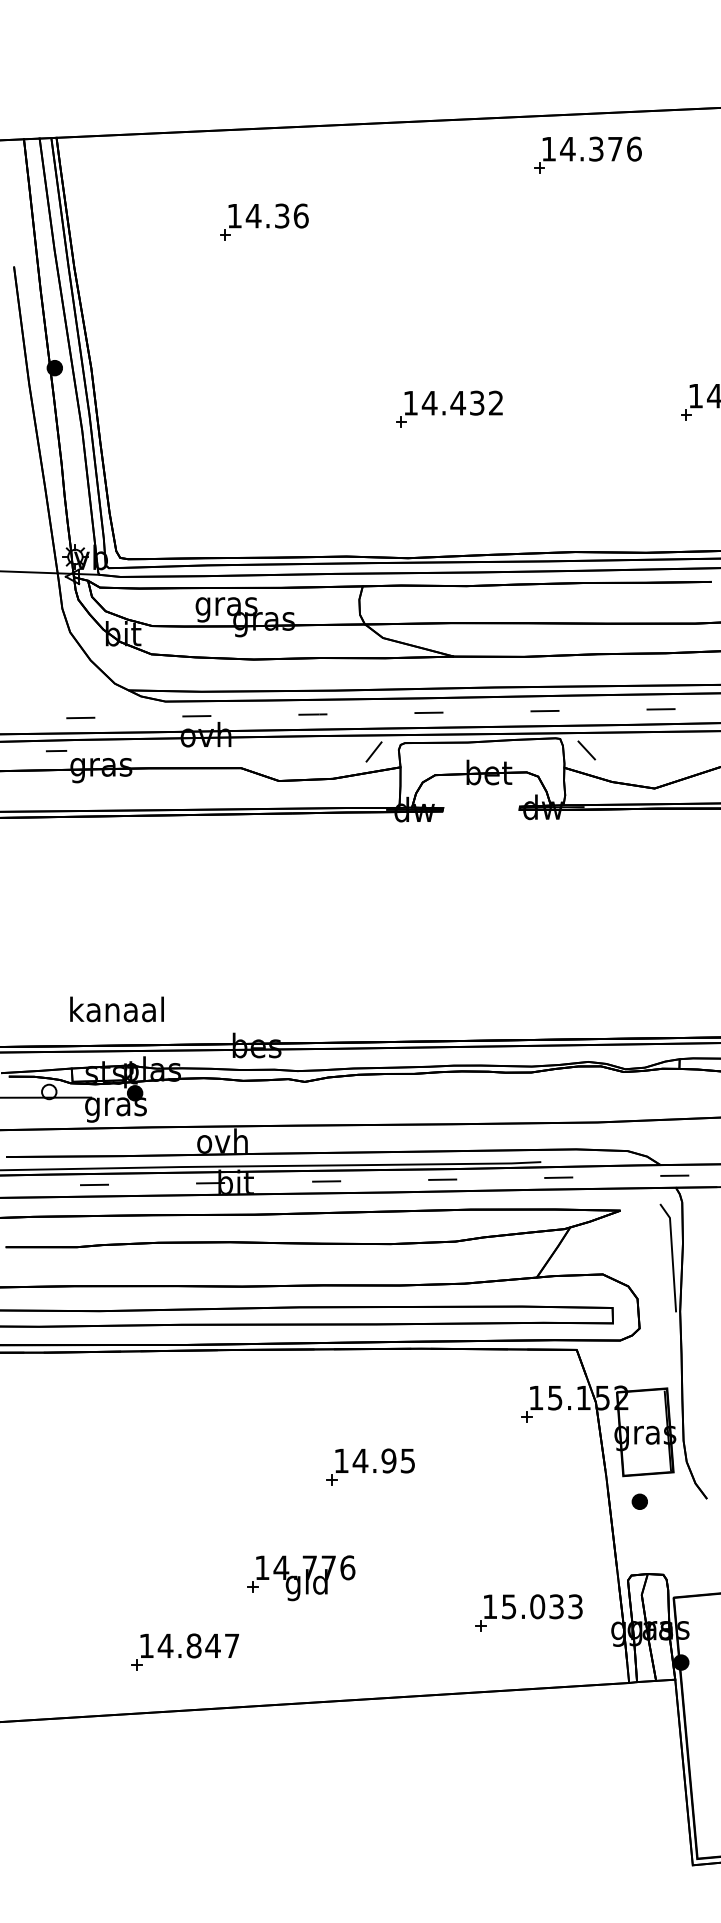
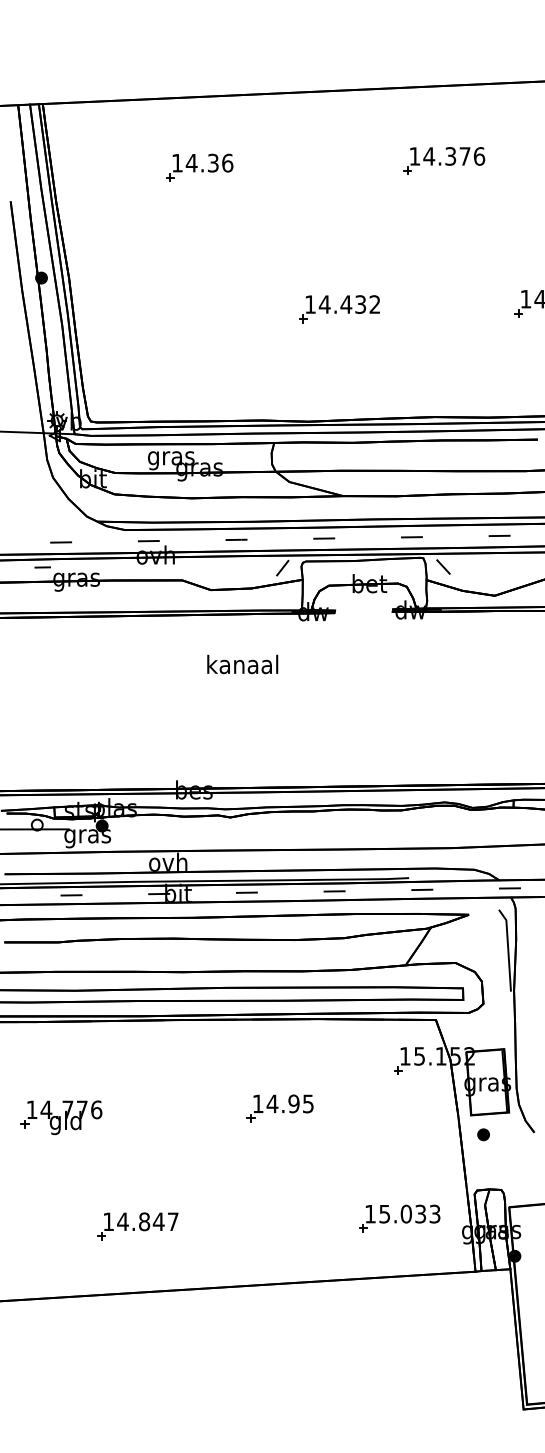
part: (587, 154) -> (444, 160), moved
text: (116, 1009) -> (242, 664), moved
part: (301, 1578) -> (61, 1117), moved
part: (185, 1651) -> (137, 1226), moved

